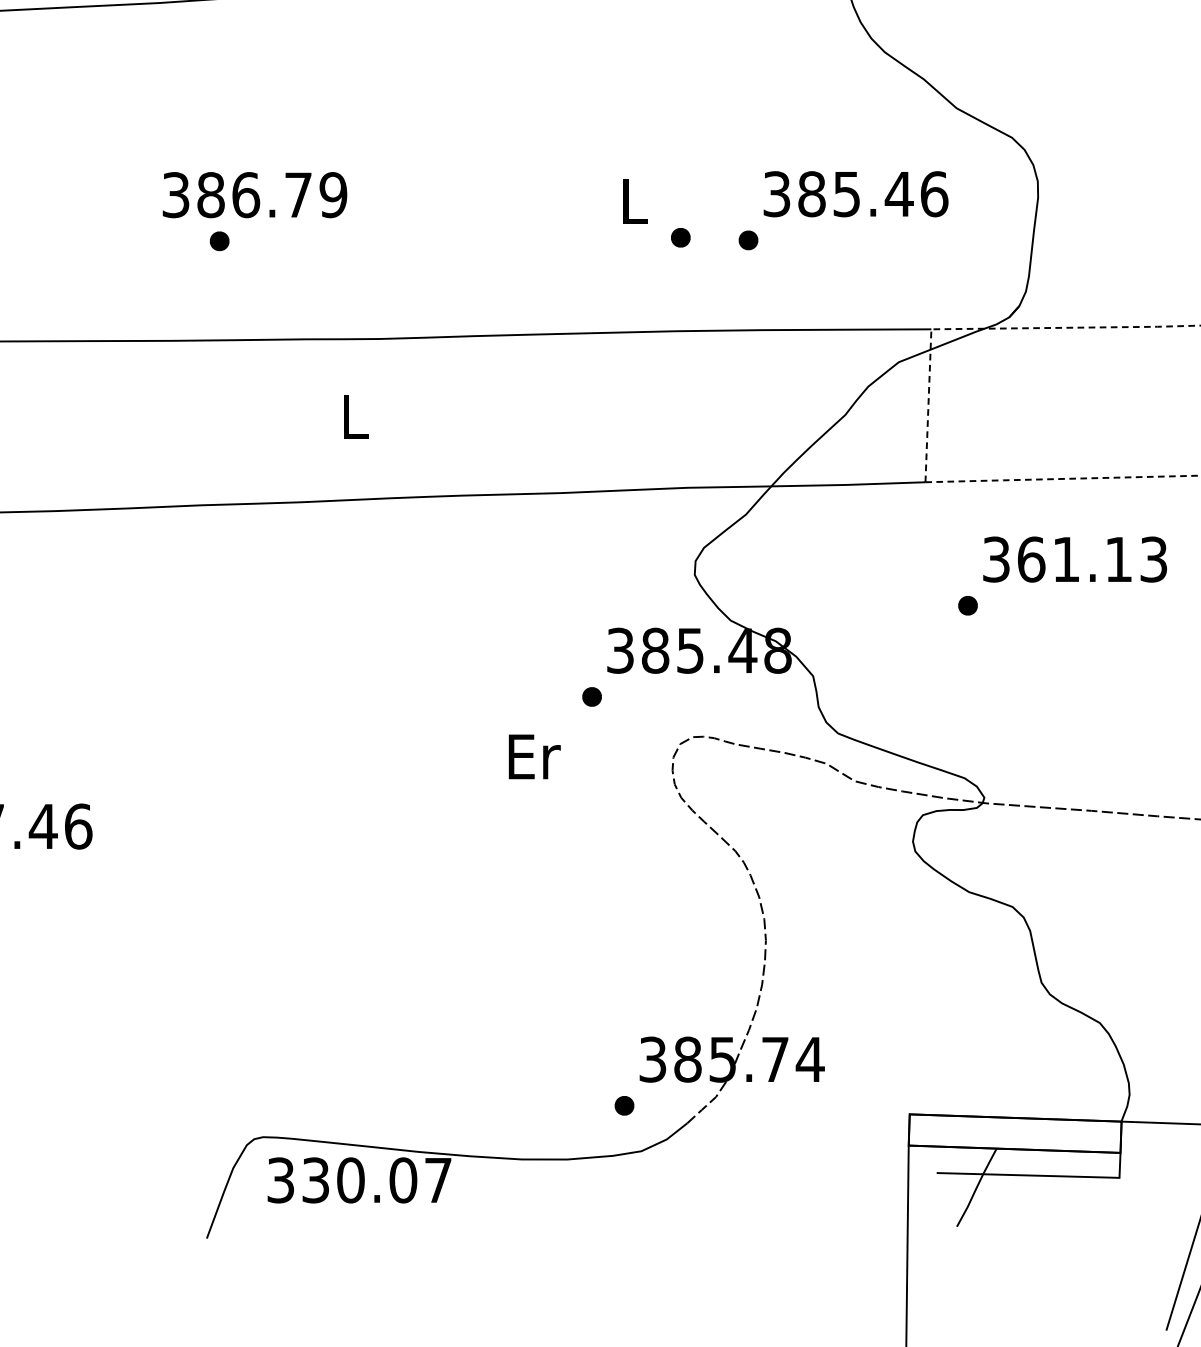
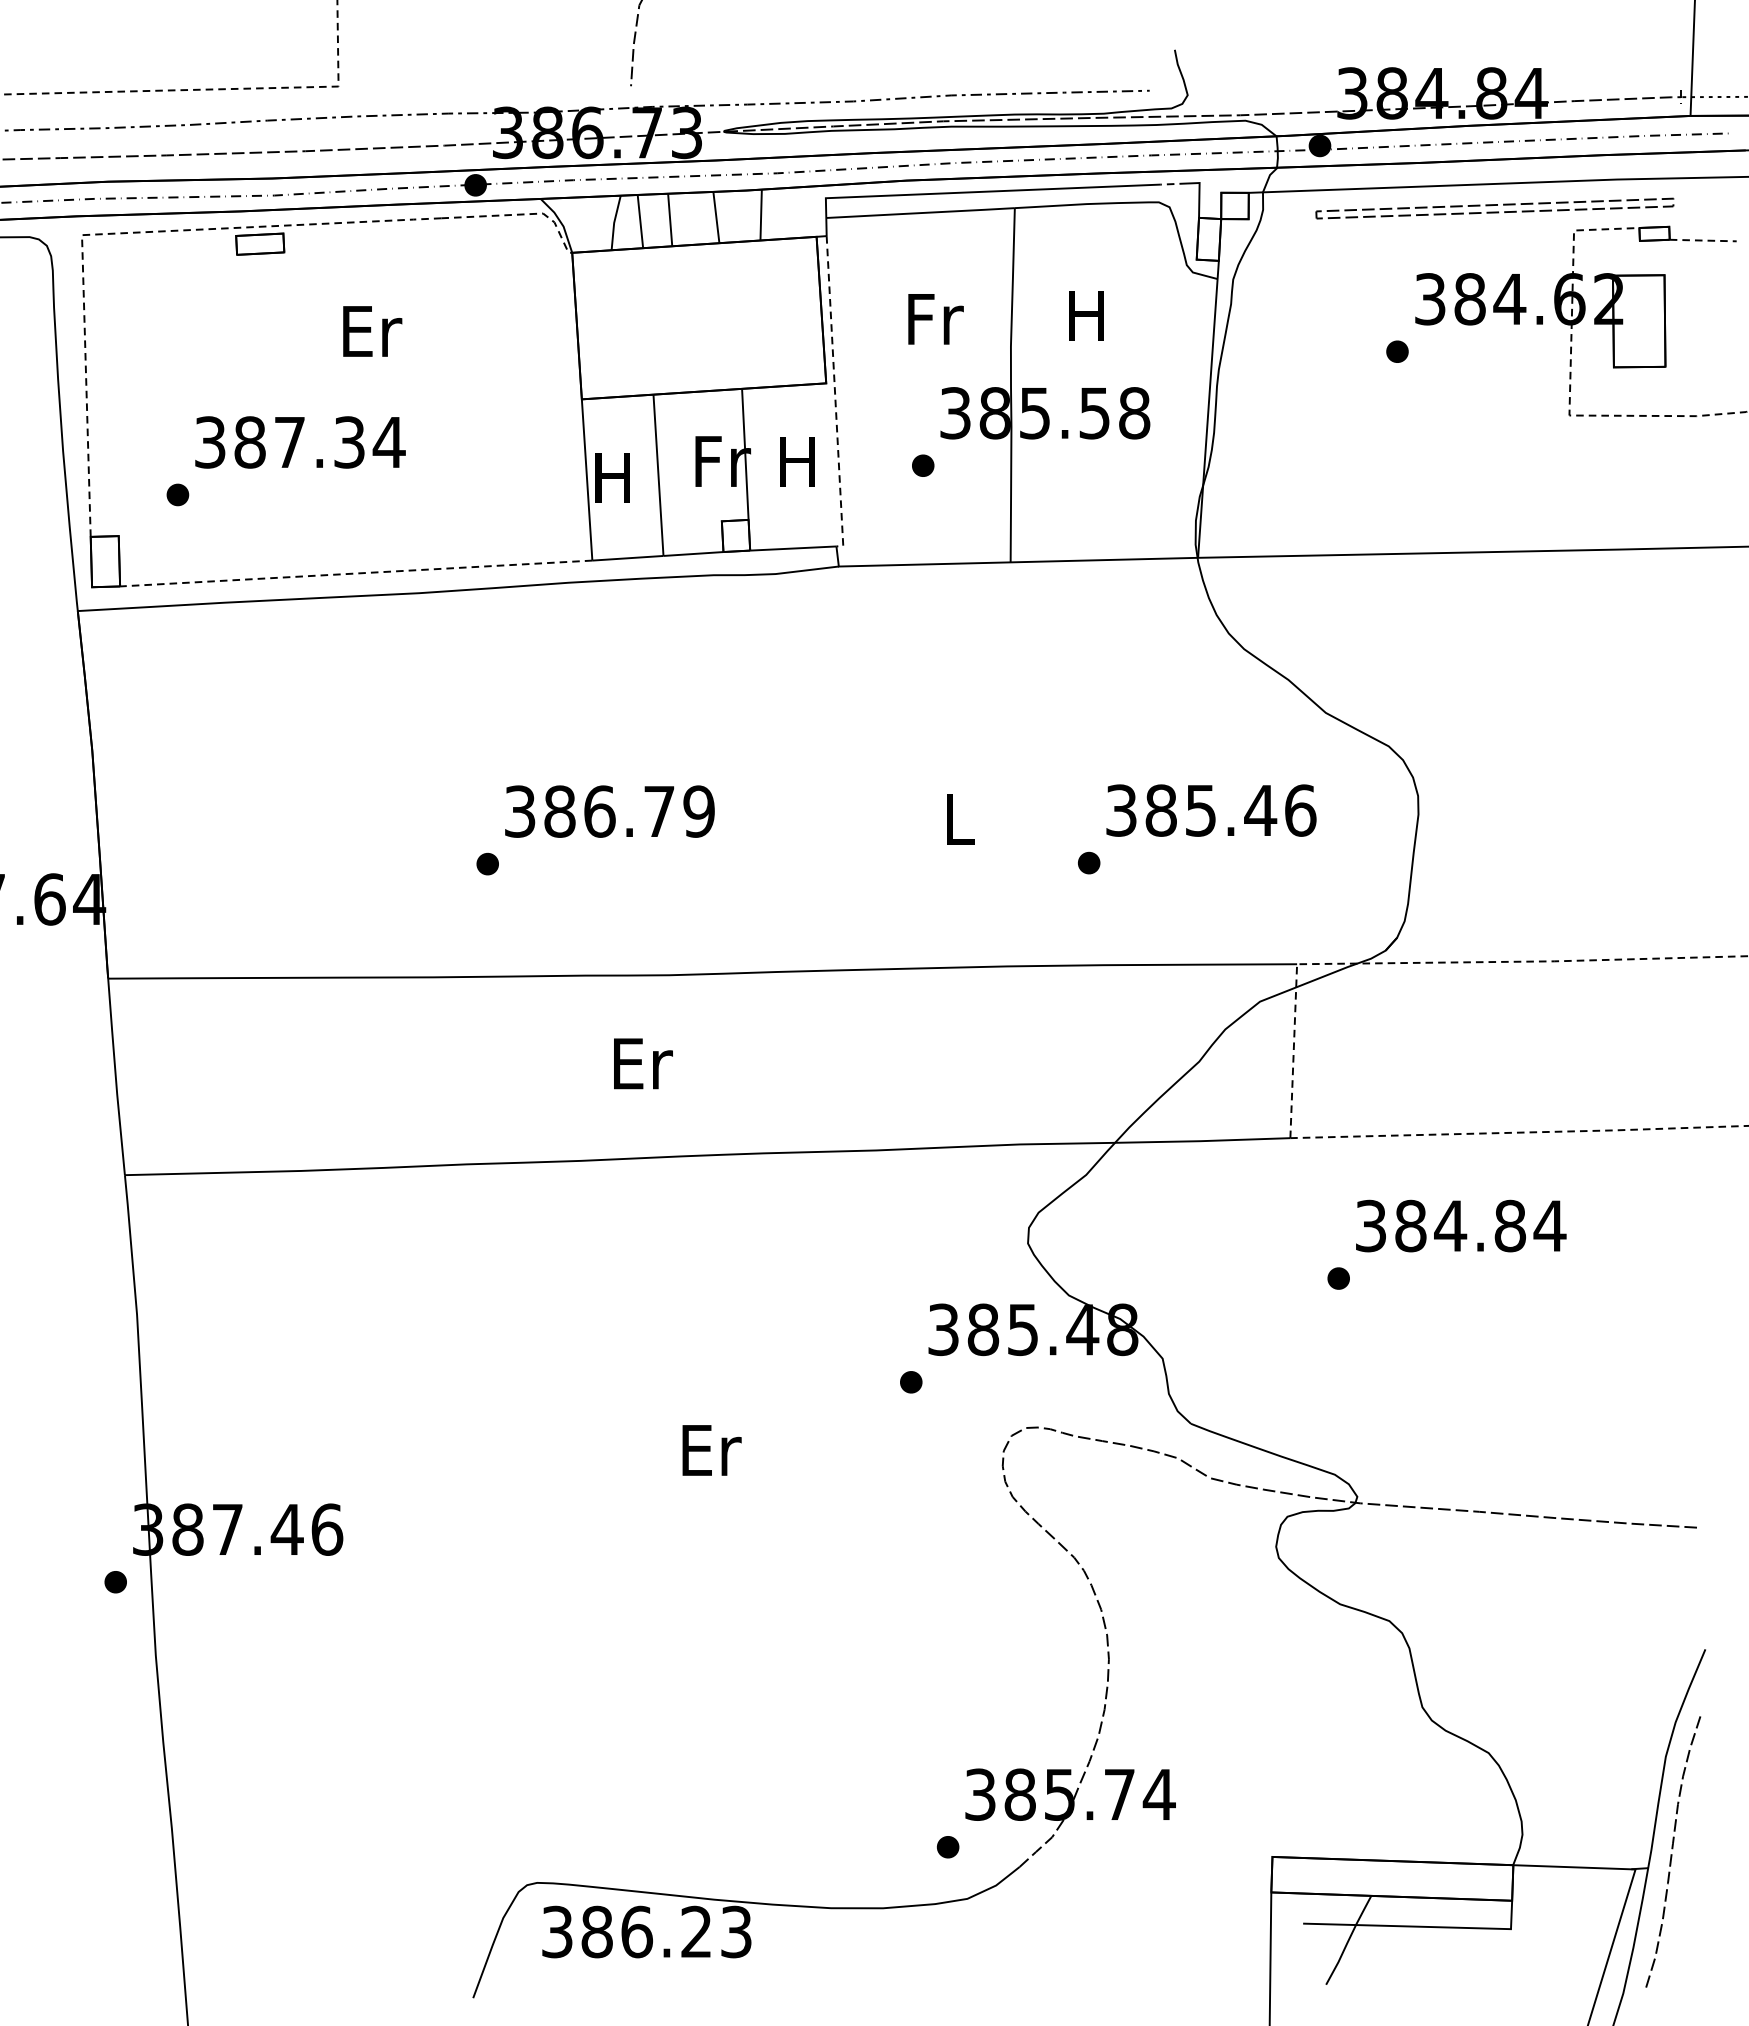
text: (254, 195) -> (609, 811), moved
part: (681, 237) -> (1012, 859), removed
text: (356, 416) -> (643, 1063), L -> Er
text: (1092, 559) -> (1480, 1225), 361.13 -> 384.84
text: (534, 756) -> (711, 1450), moved
text: (376, 1179) -> (666, 1931), 330.07 -> 386.23

